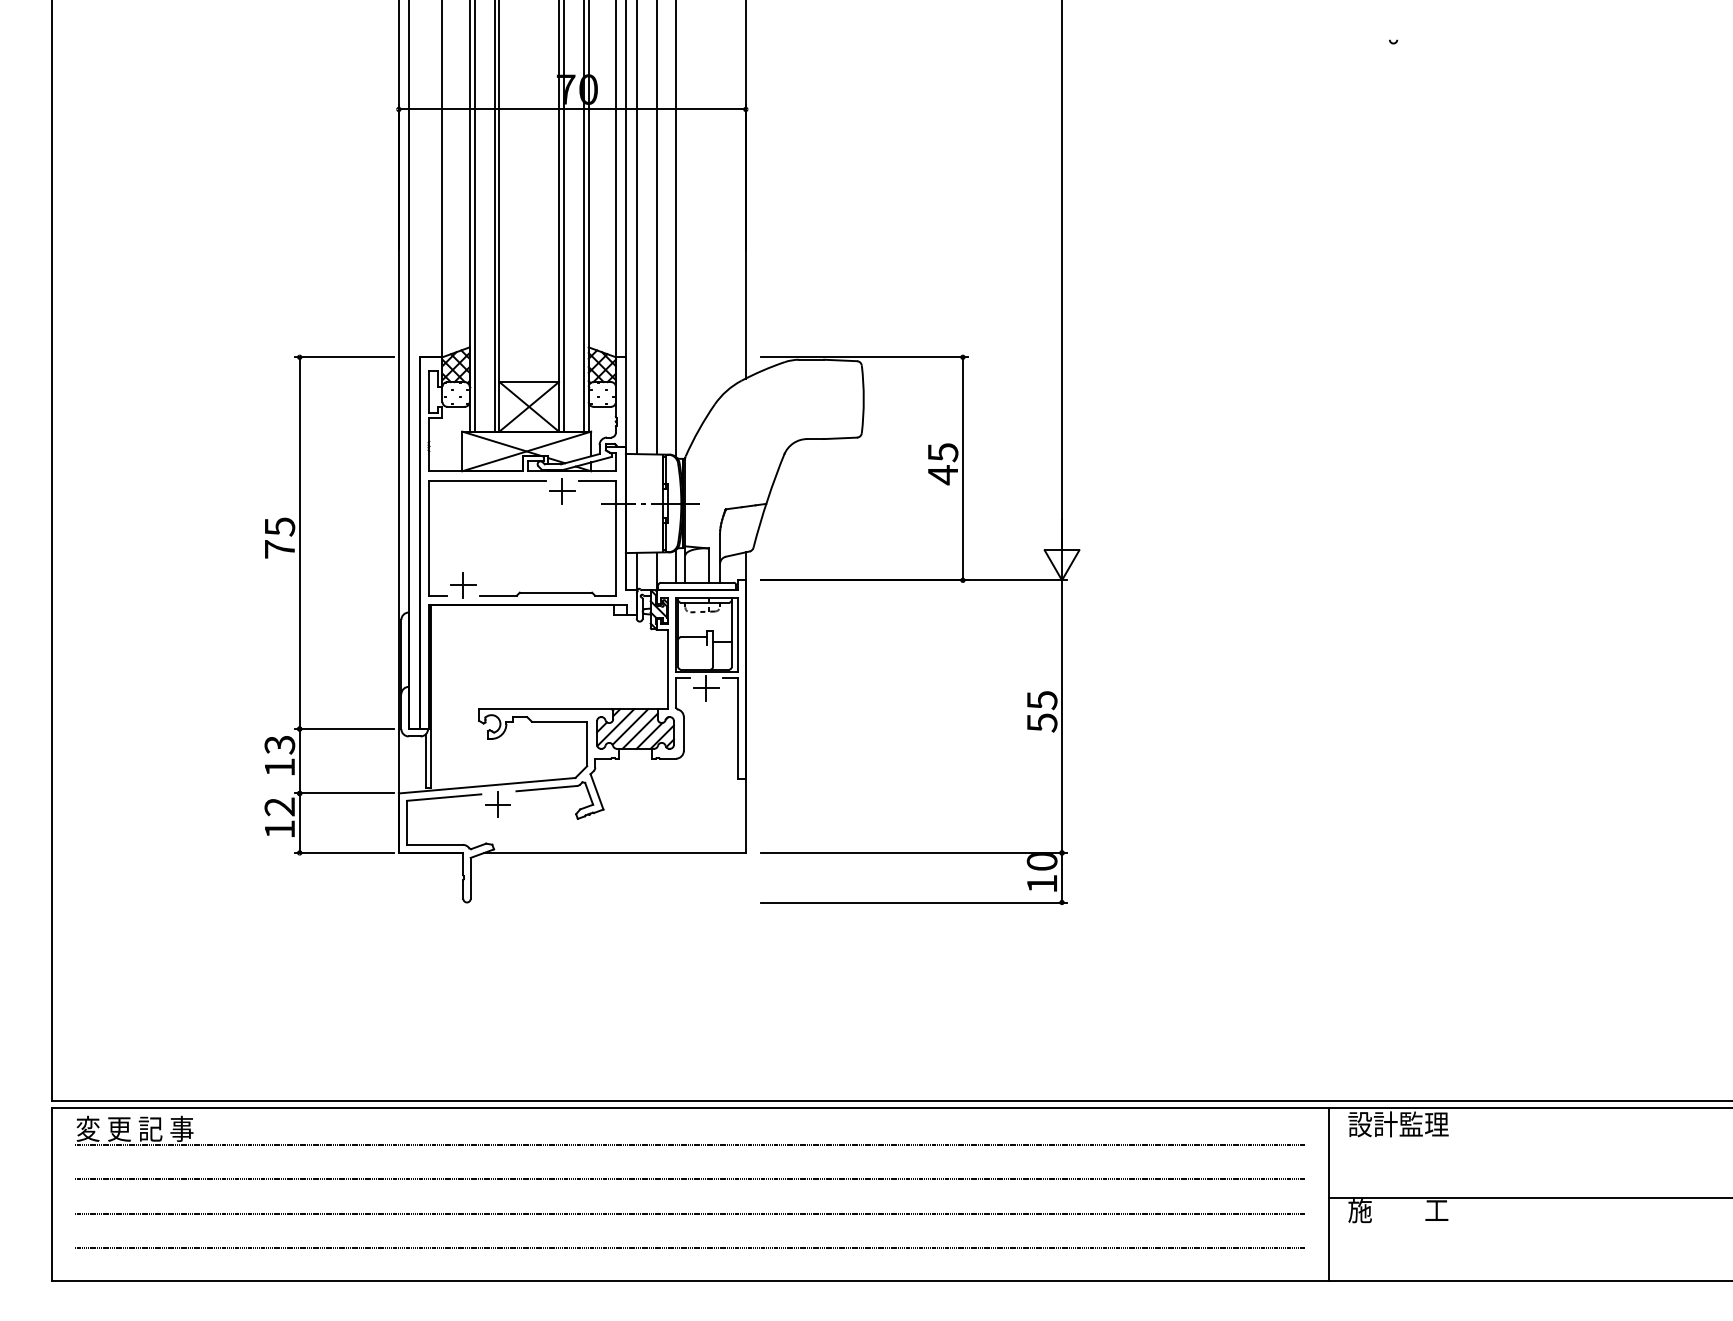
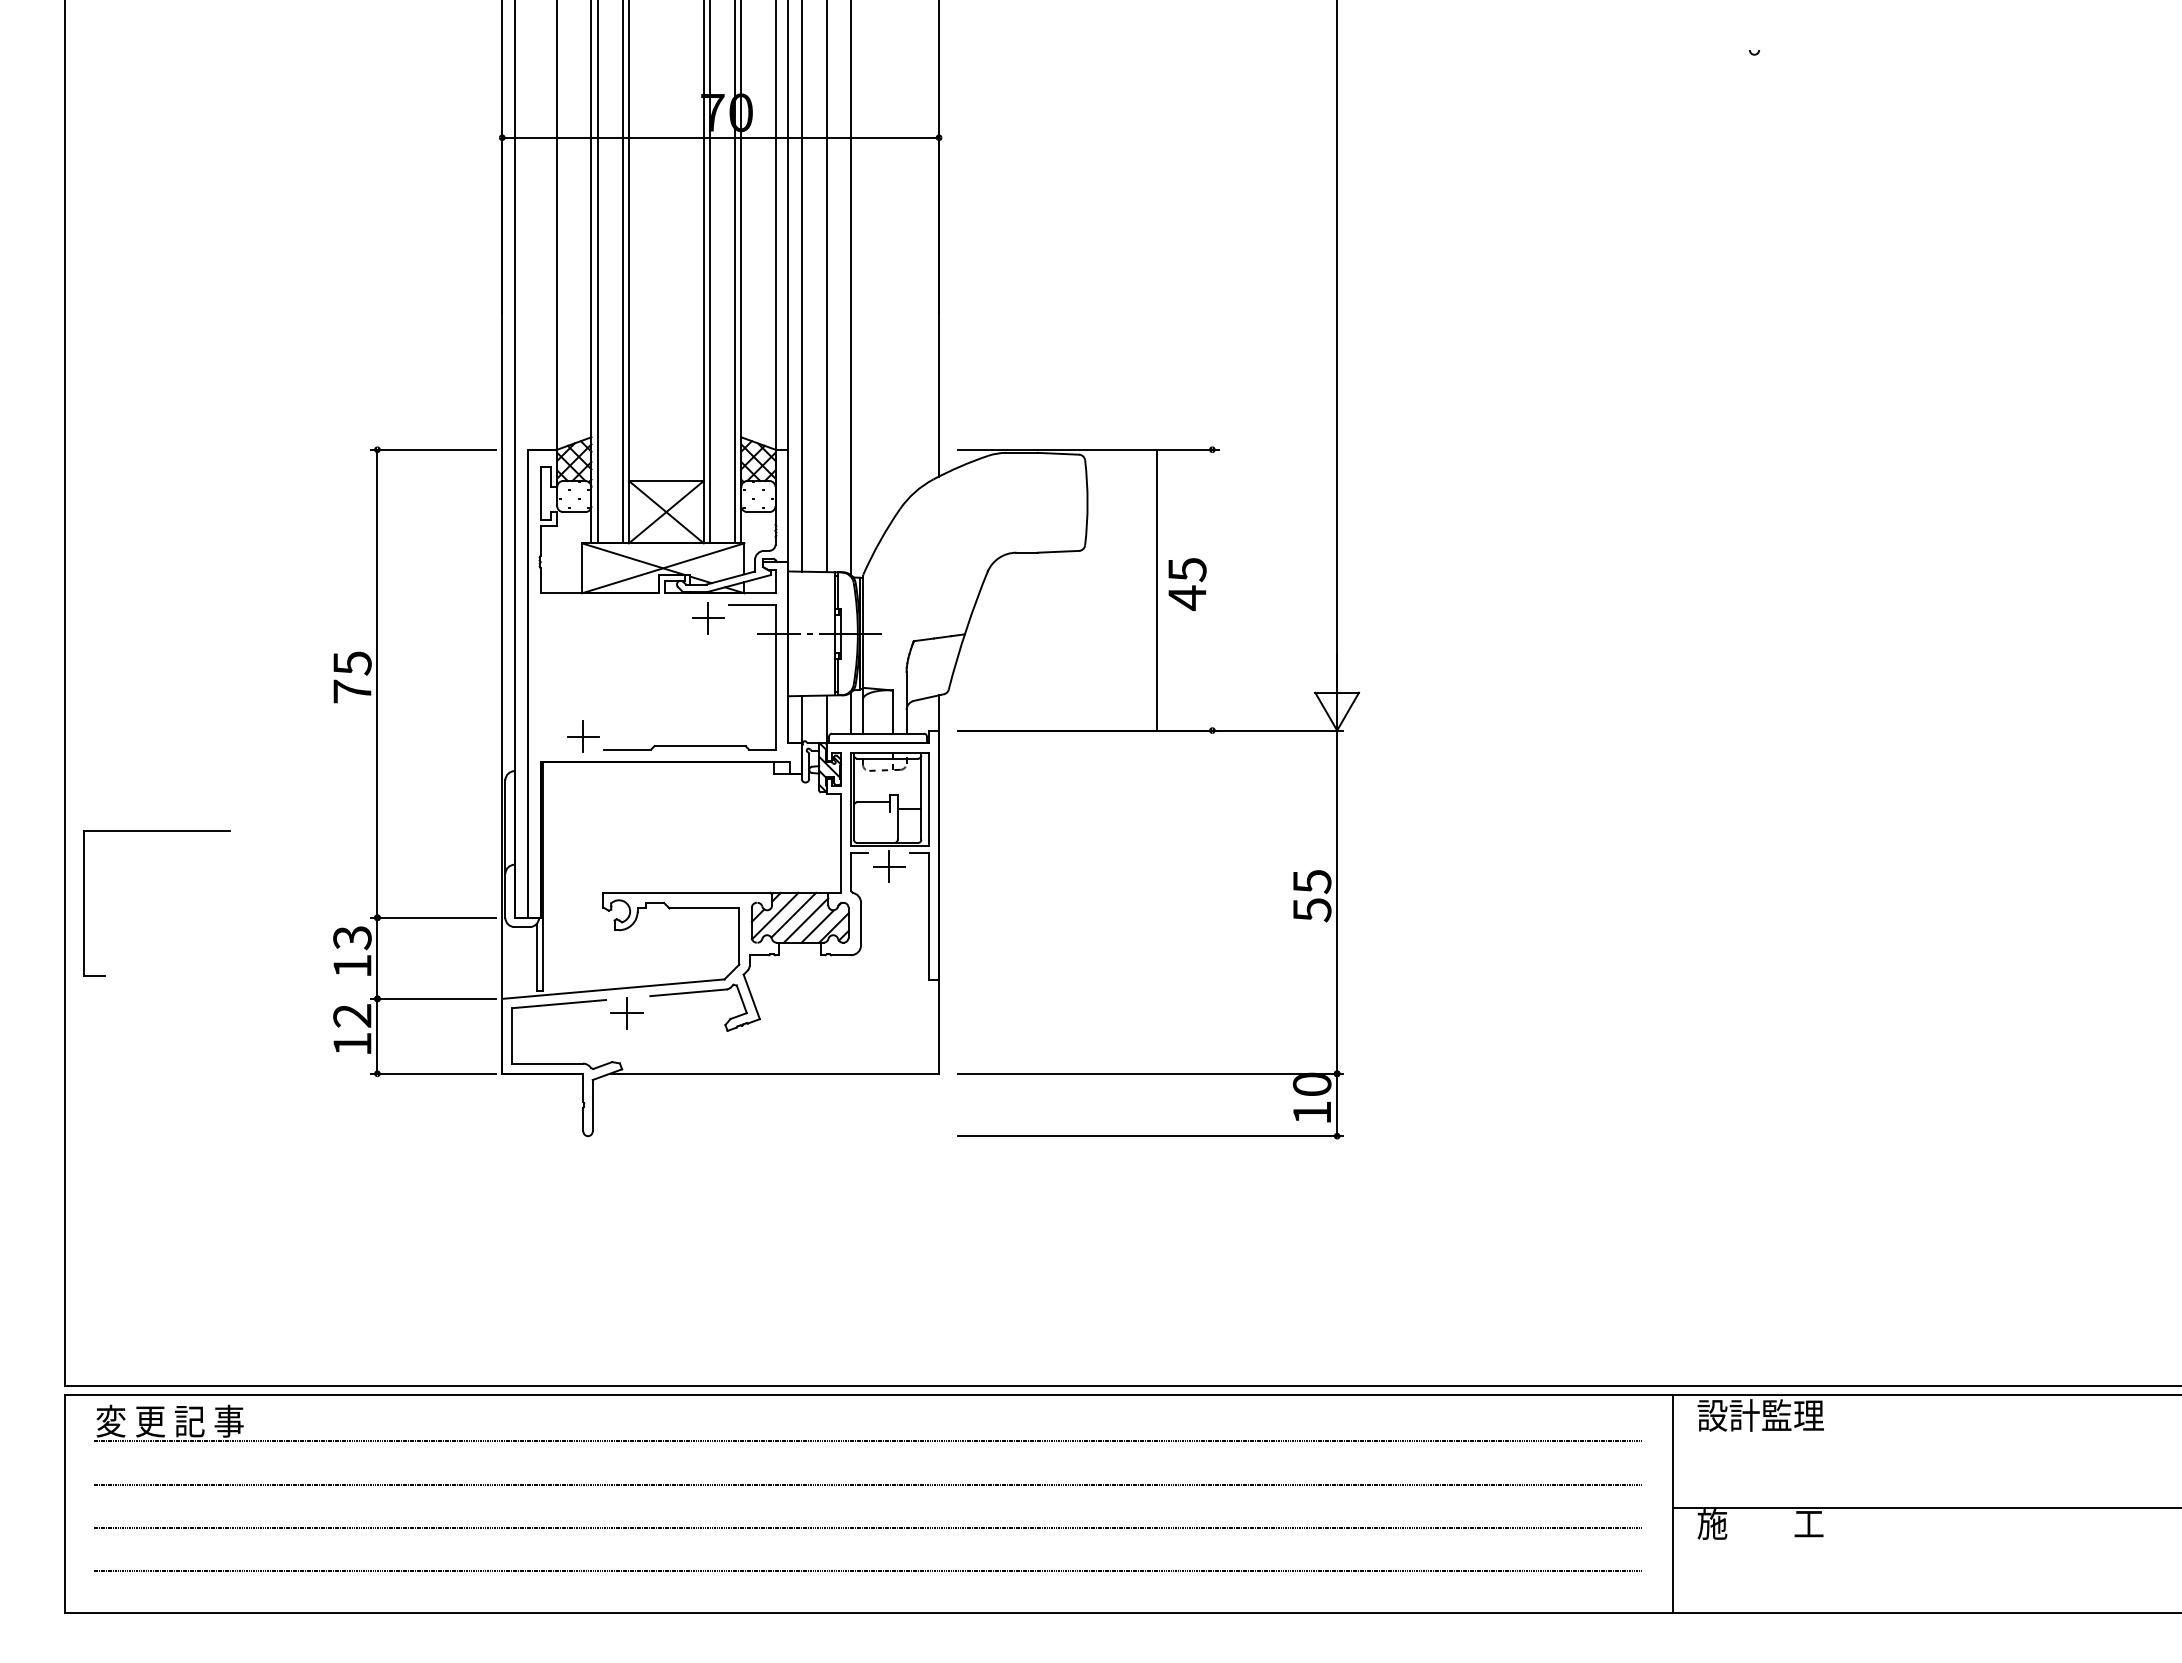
line: (963, 468) -> (1157, 589), moved
part: (487, 480) -> (156, 831), moved

